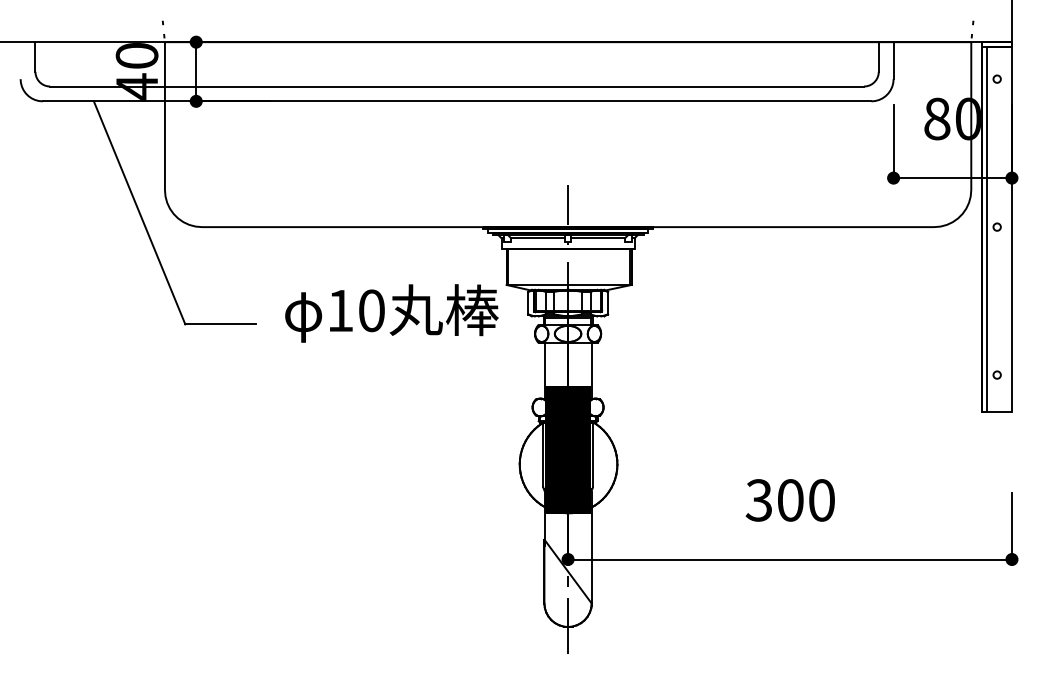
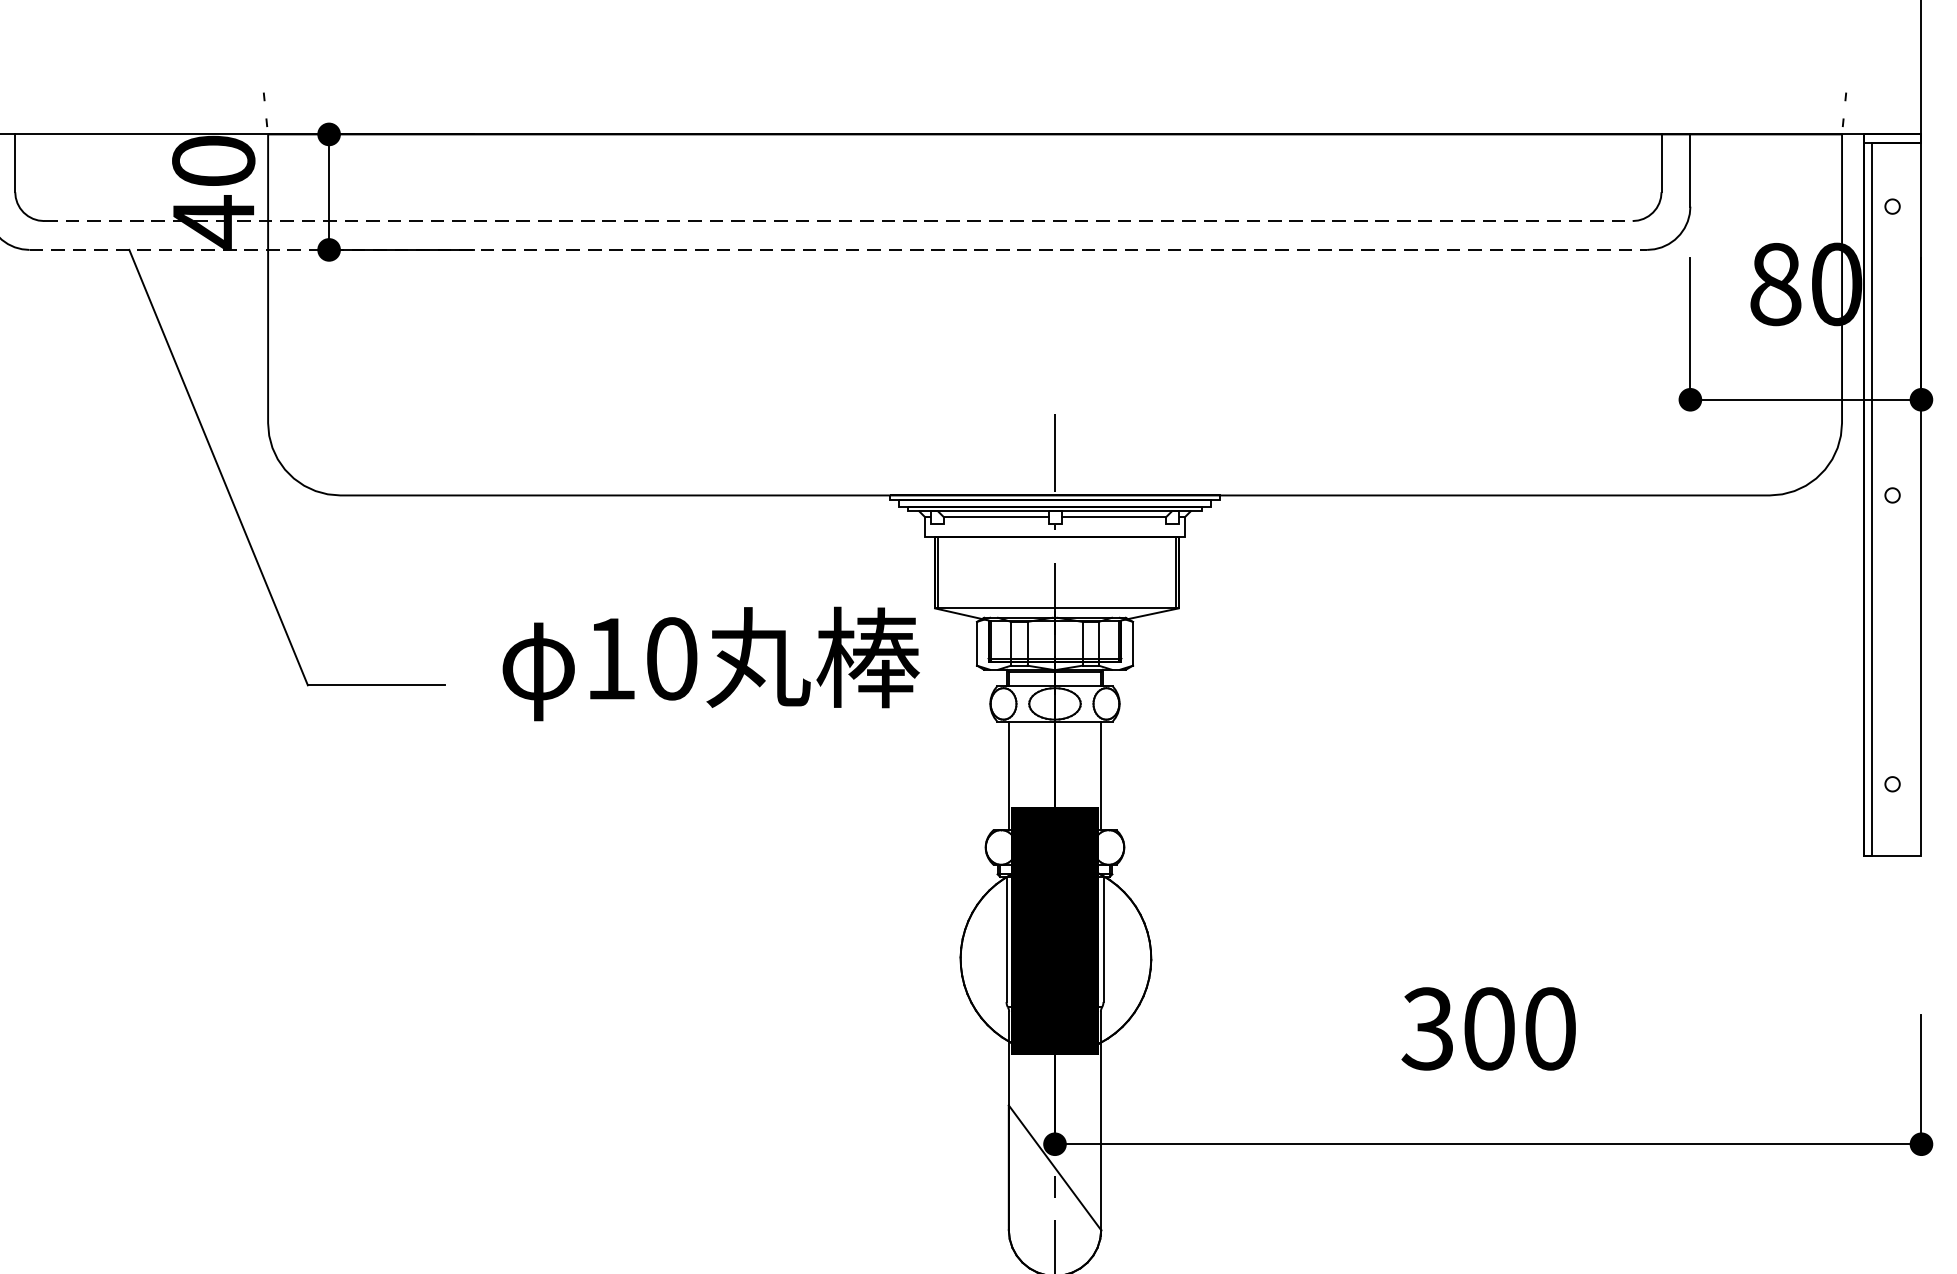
line: (457, 86) -> (839, 220), solid -> dashed
line: (457, 101) -> (839, 250), solid -> dashed

